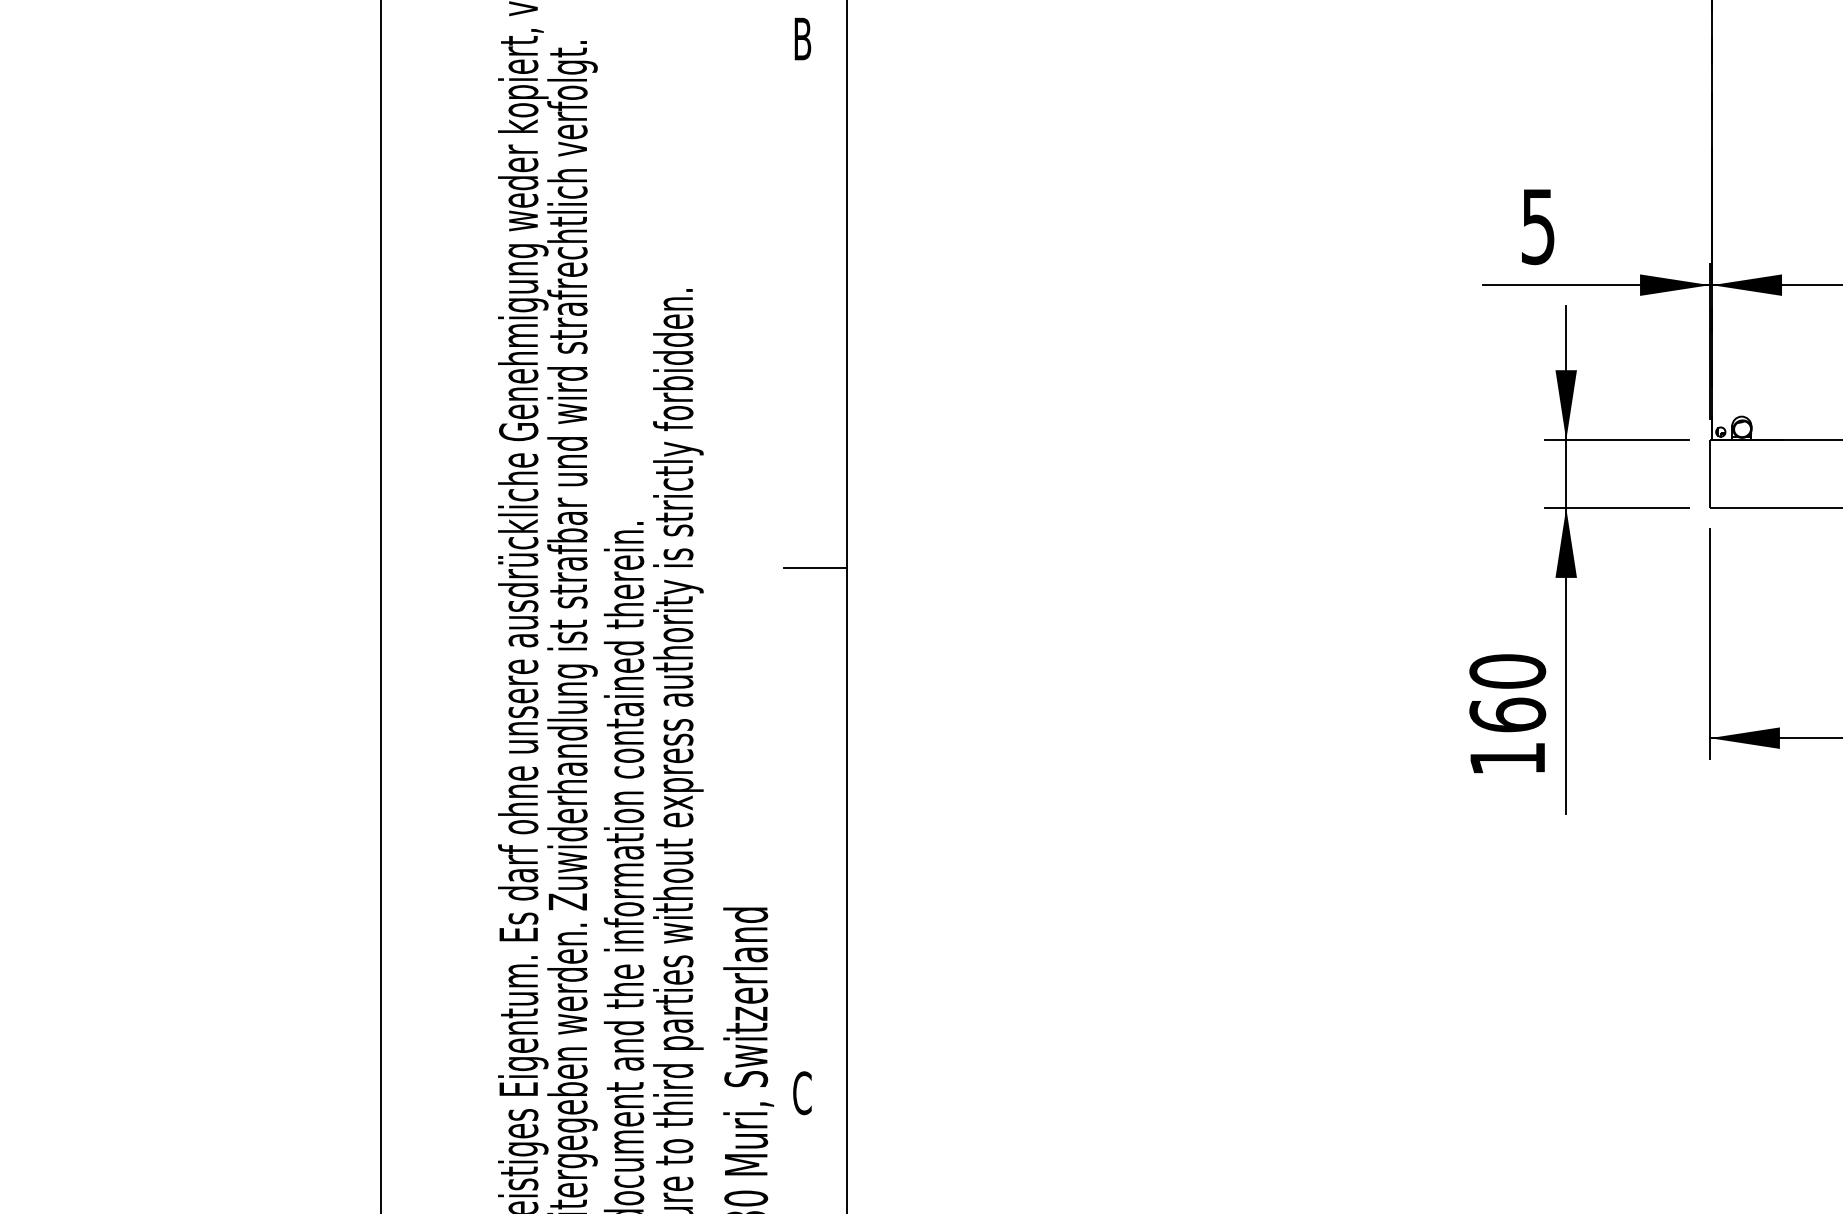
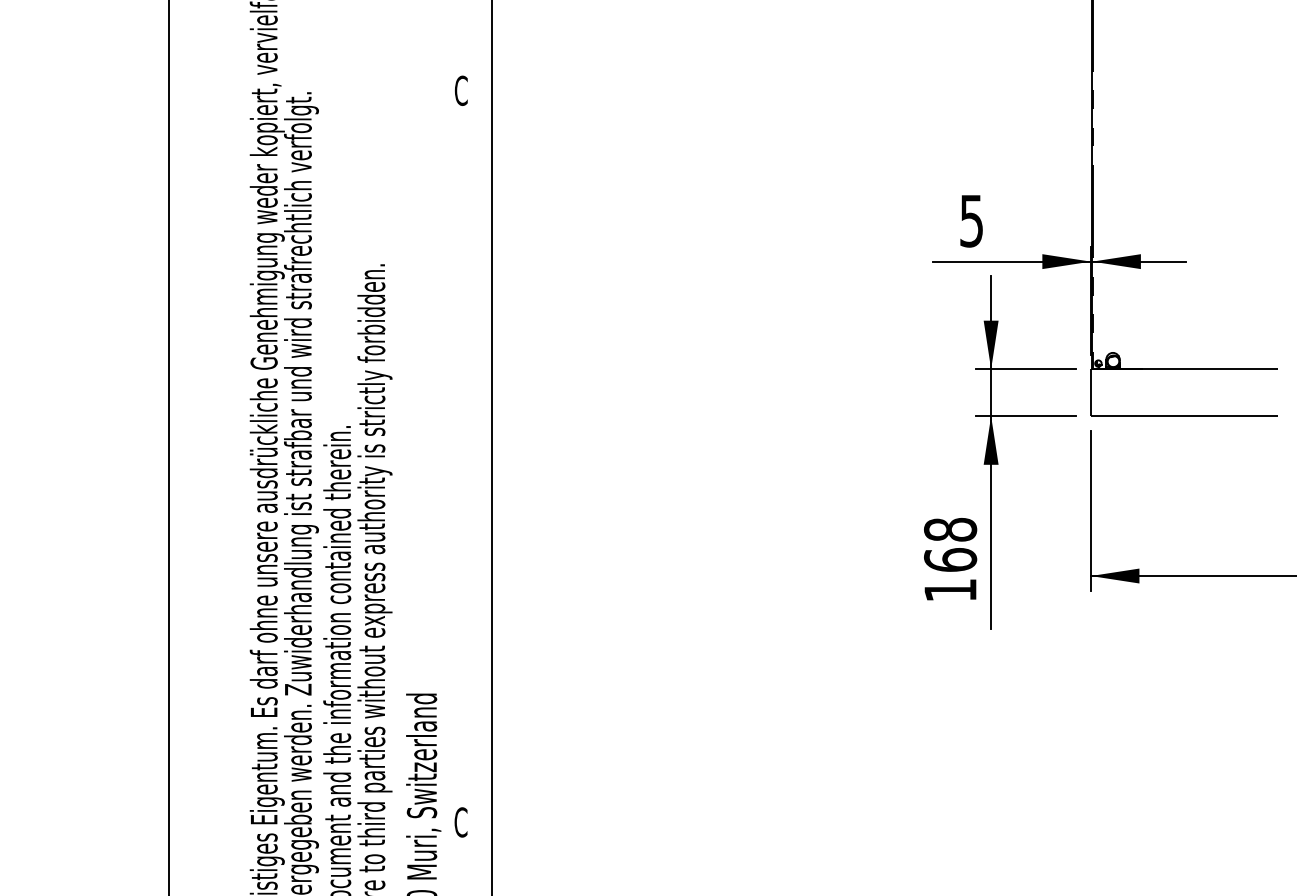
text: (801, 38) -> (460, 90), B -> C
line: (816, 568) -> (470, 458), removed
text: (1507, 671) -> (950, 529), 160 -> 168

